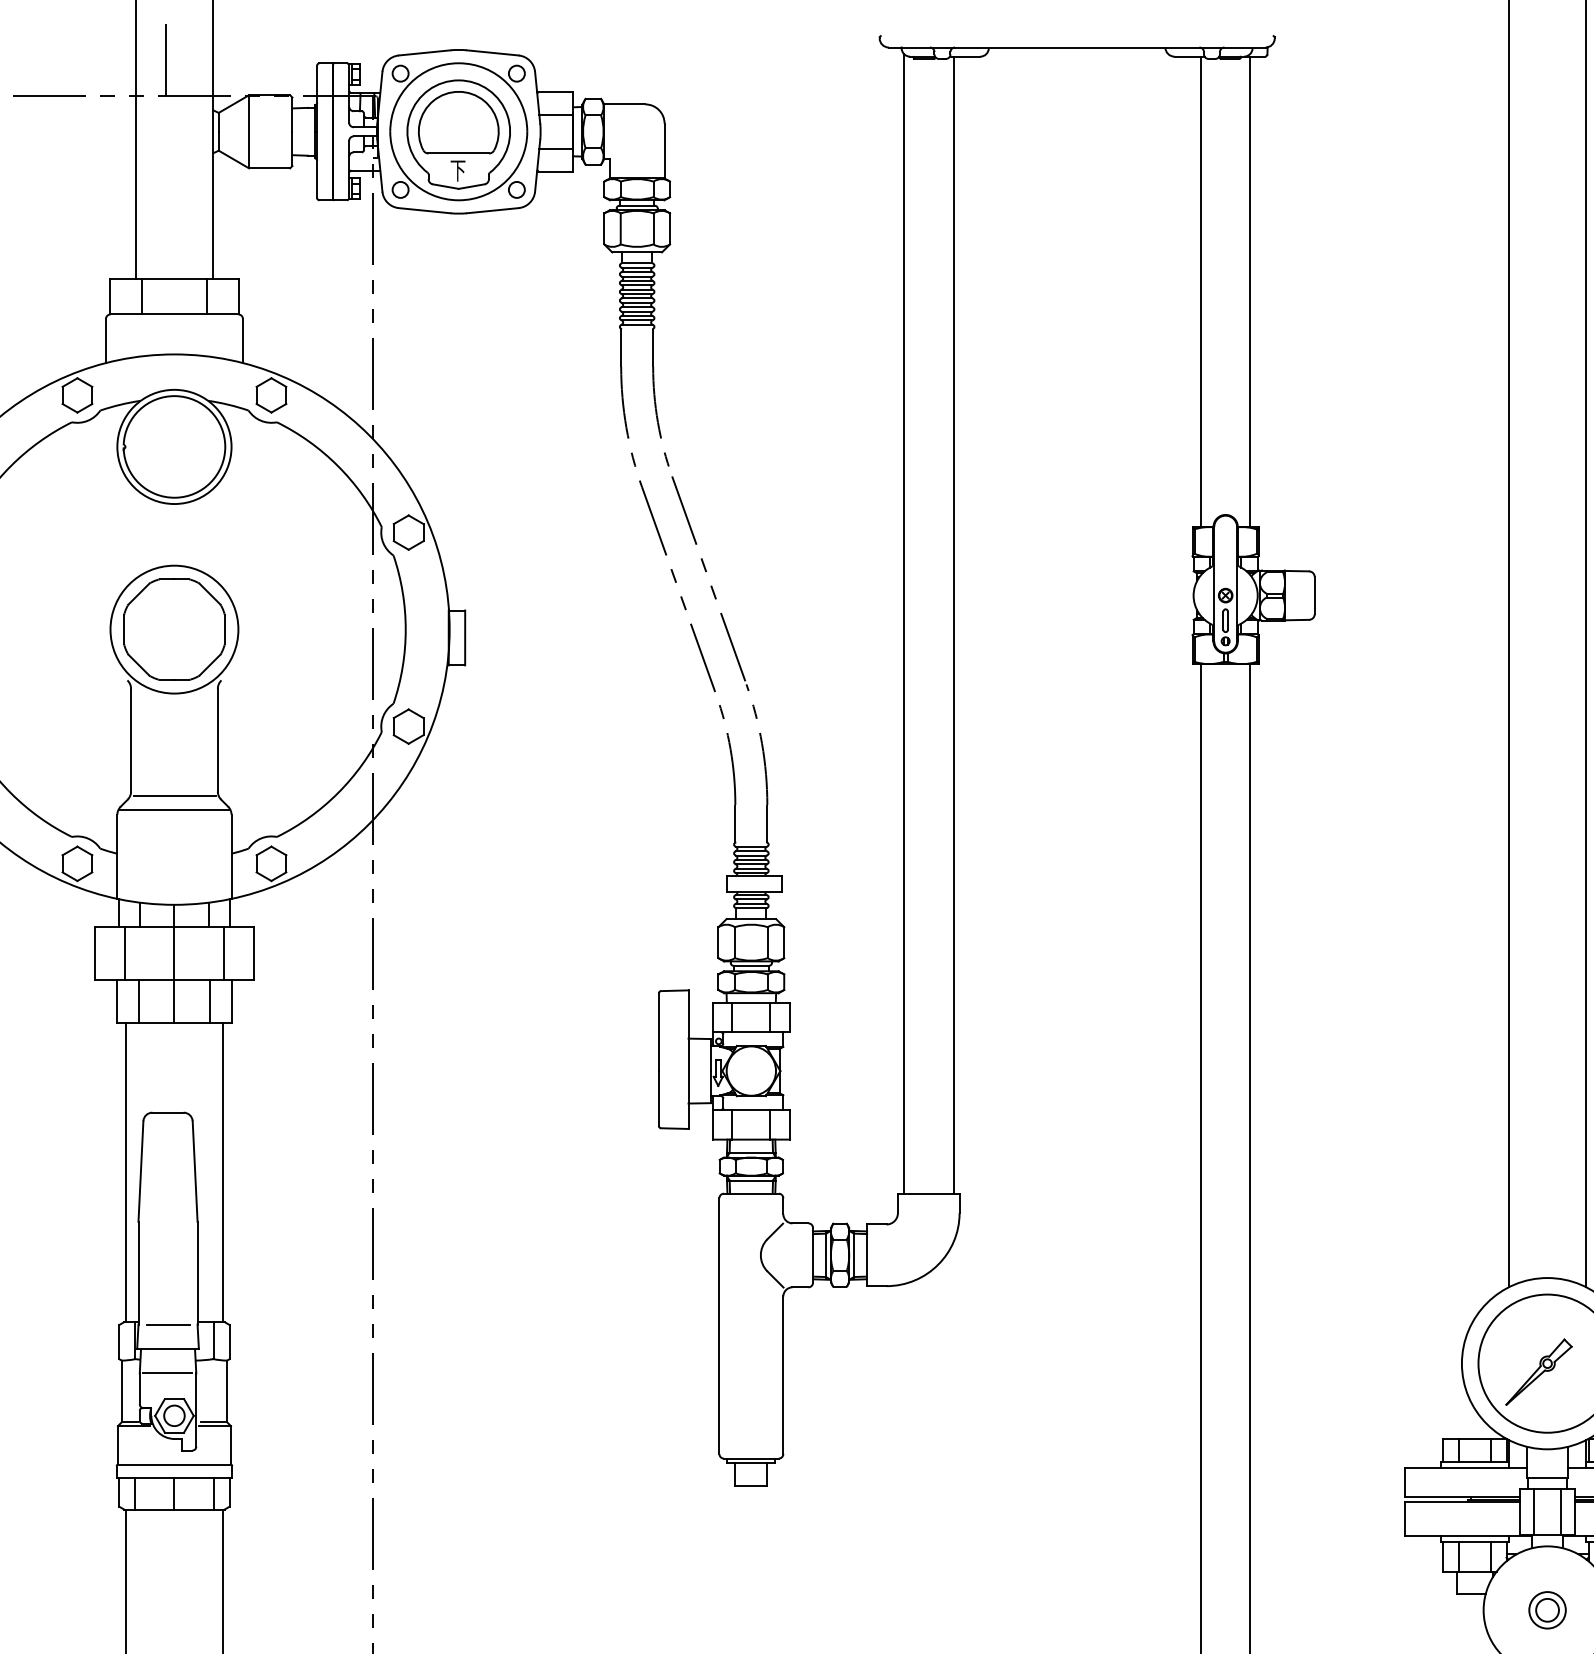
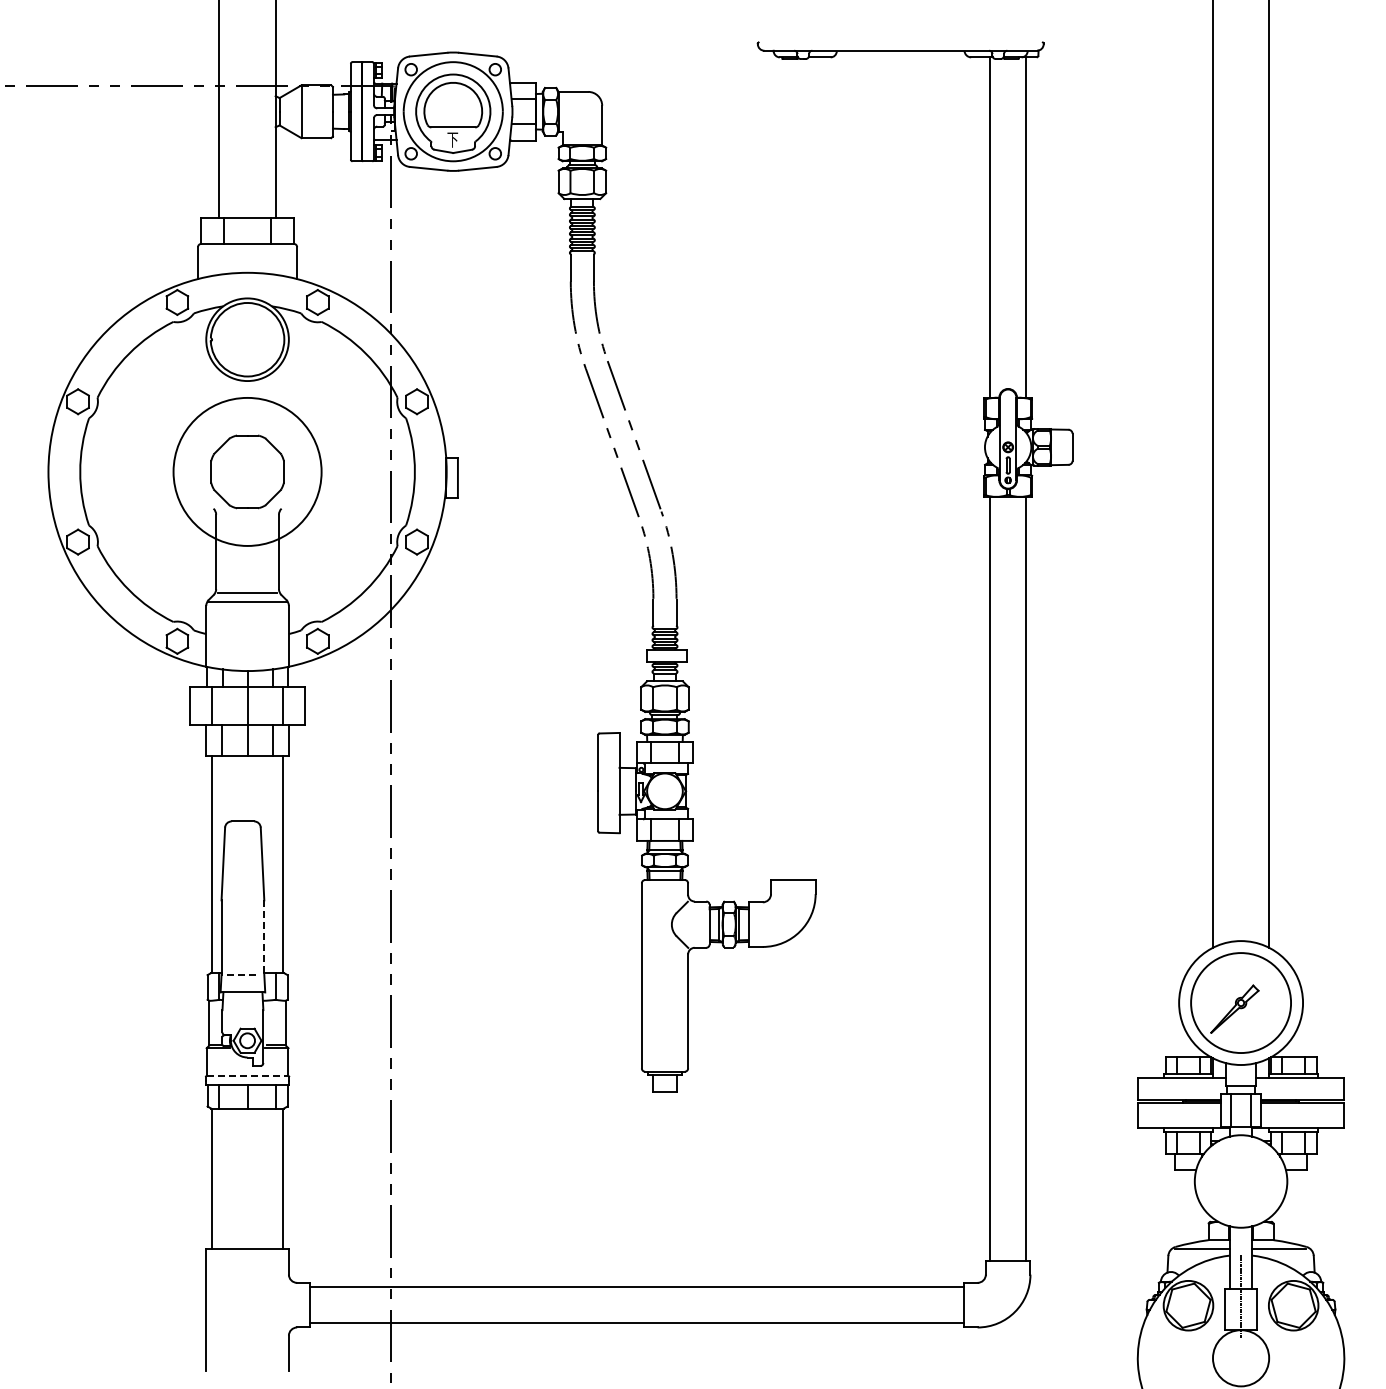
line: (166, 59) -> (241, 59), removed
line: (904, 623) -> (775, 467), removed
line: (953, 624) -> (811, 468), removed
circle: (174, 629) -> (247, 471), size x1.6
line: (197, 1274) -> (264, 938), solid -> dashed
line: (168, 1324) -> (243, 974), solid -> dashed
line: (167, 1373) -> (242, 1010), removed
line: (174, 1465) -> (247, 1076), solid -> dashed
part: (1548, 1610) -> (1241, 1181), removed

